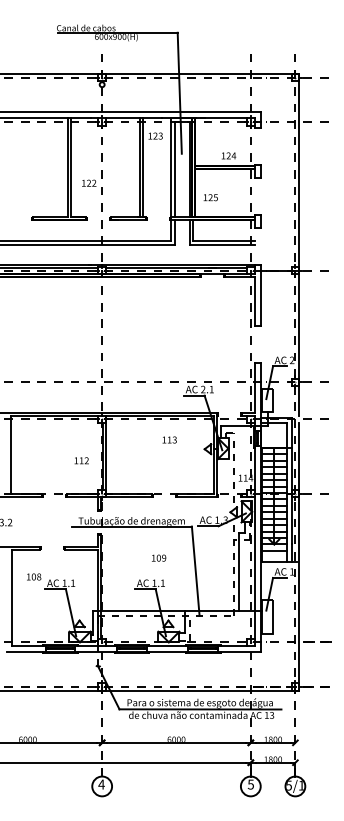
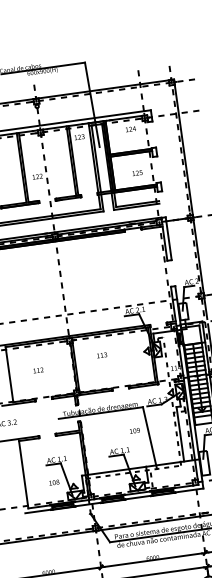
text: (229, 155) -> (131, 128), moved
text: (210, 197) -> (137, 173), moved
text: (169, 439) -> (101, 355), moved
text: (81, 460) -> (38, 370), moved
text: (159, 557) -> (135, 430), moved
text: (34, 576) -> (54, 482), moved

